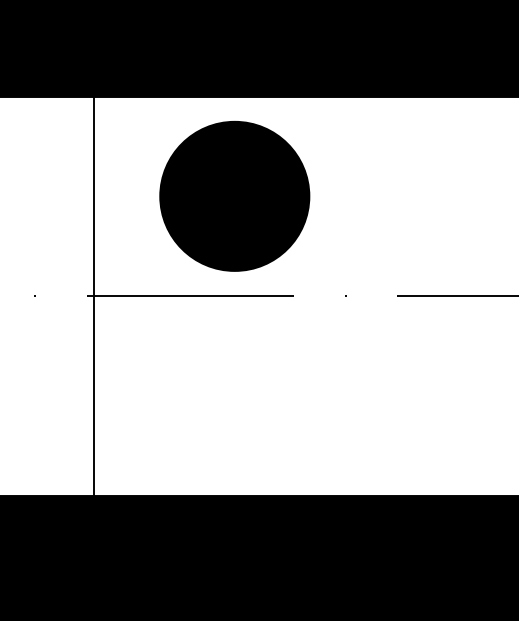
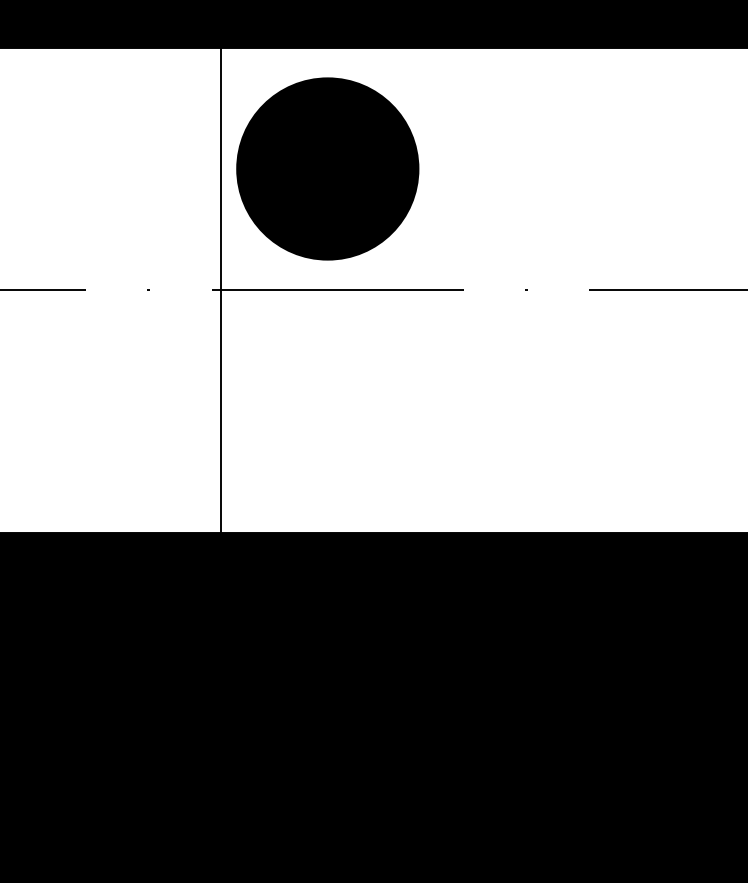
part: (234, 195) -> (327, 168), moved

